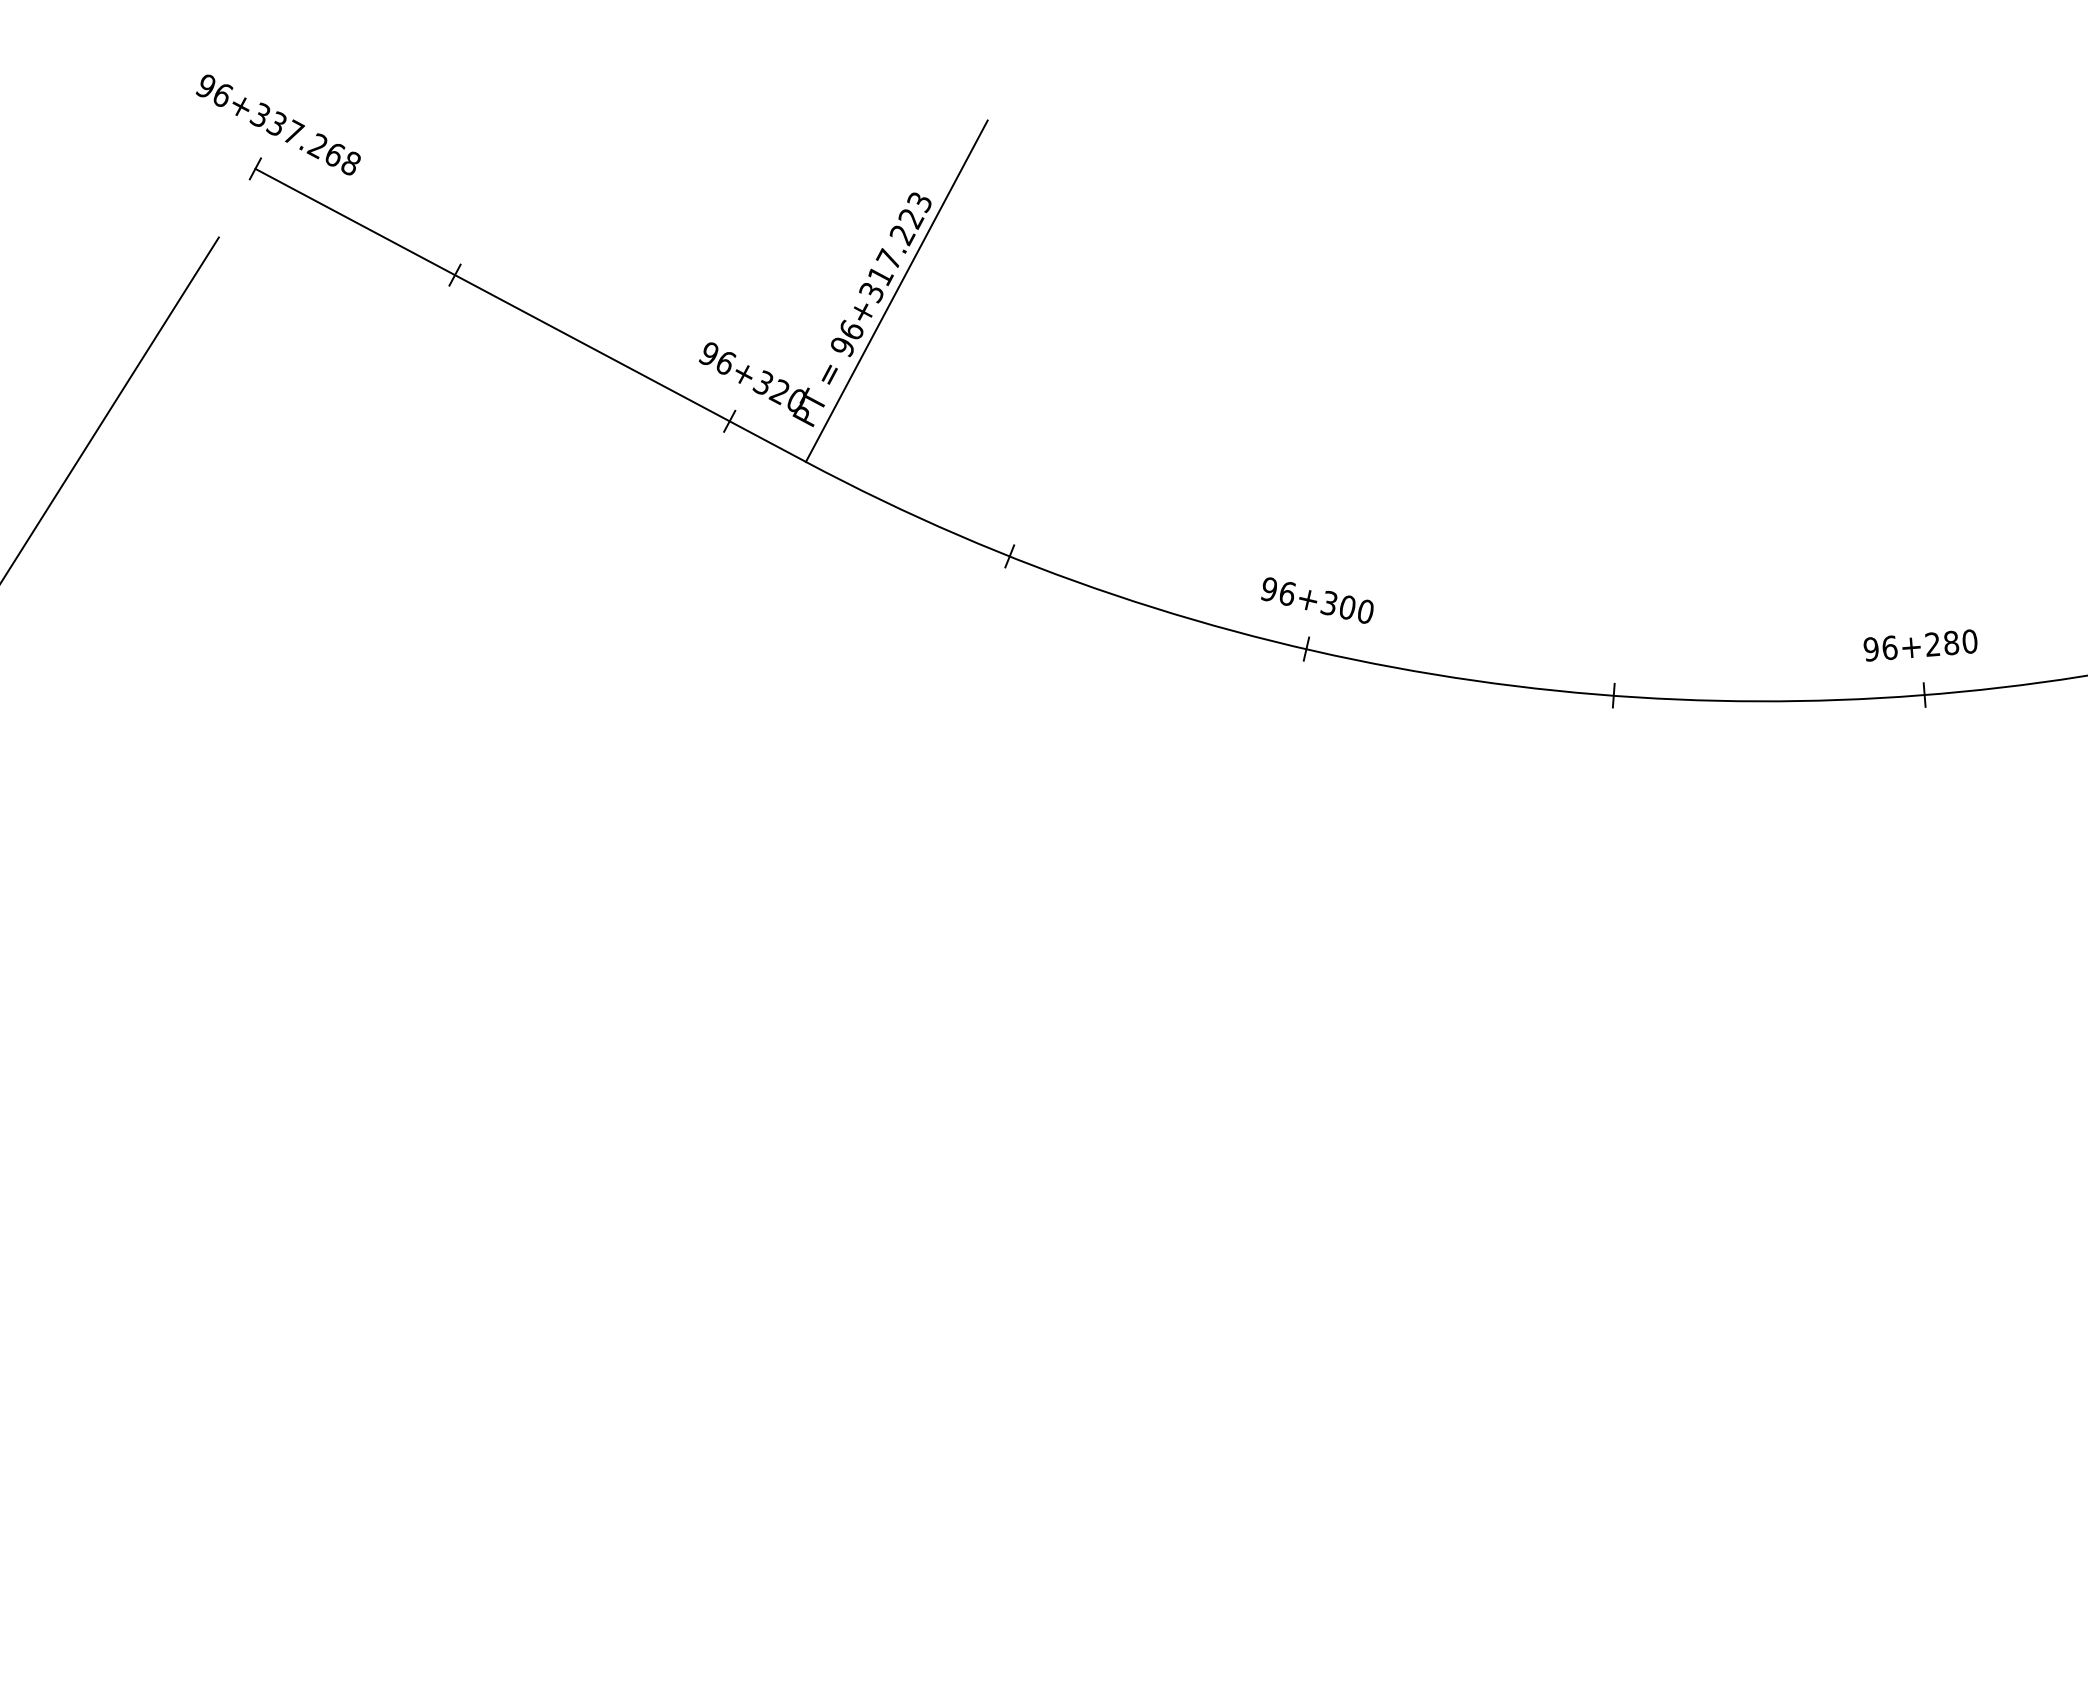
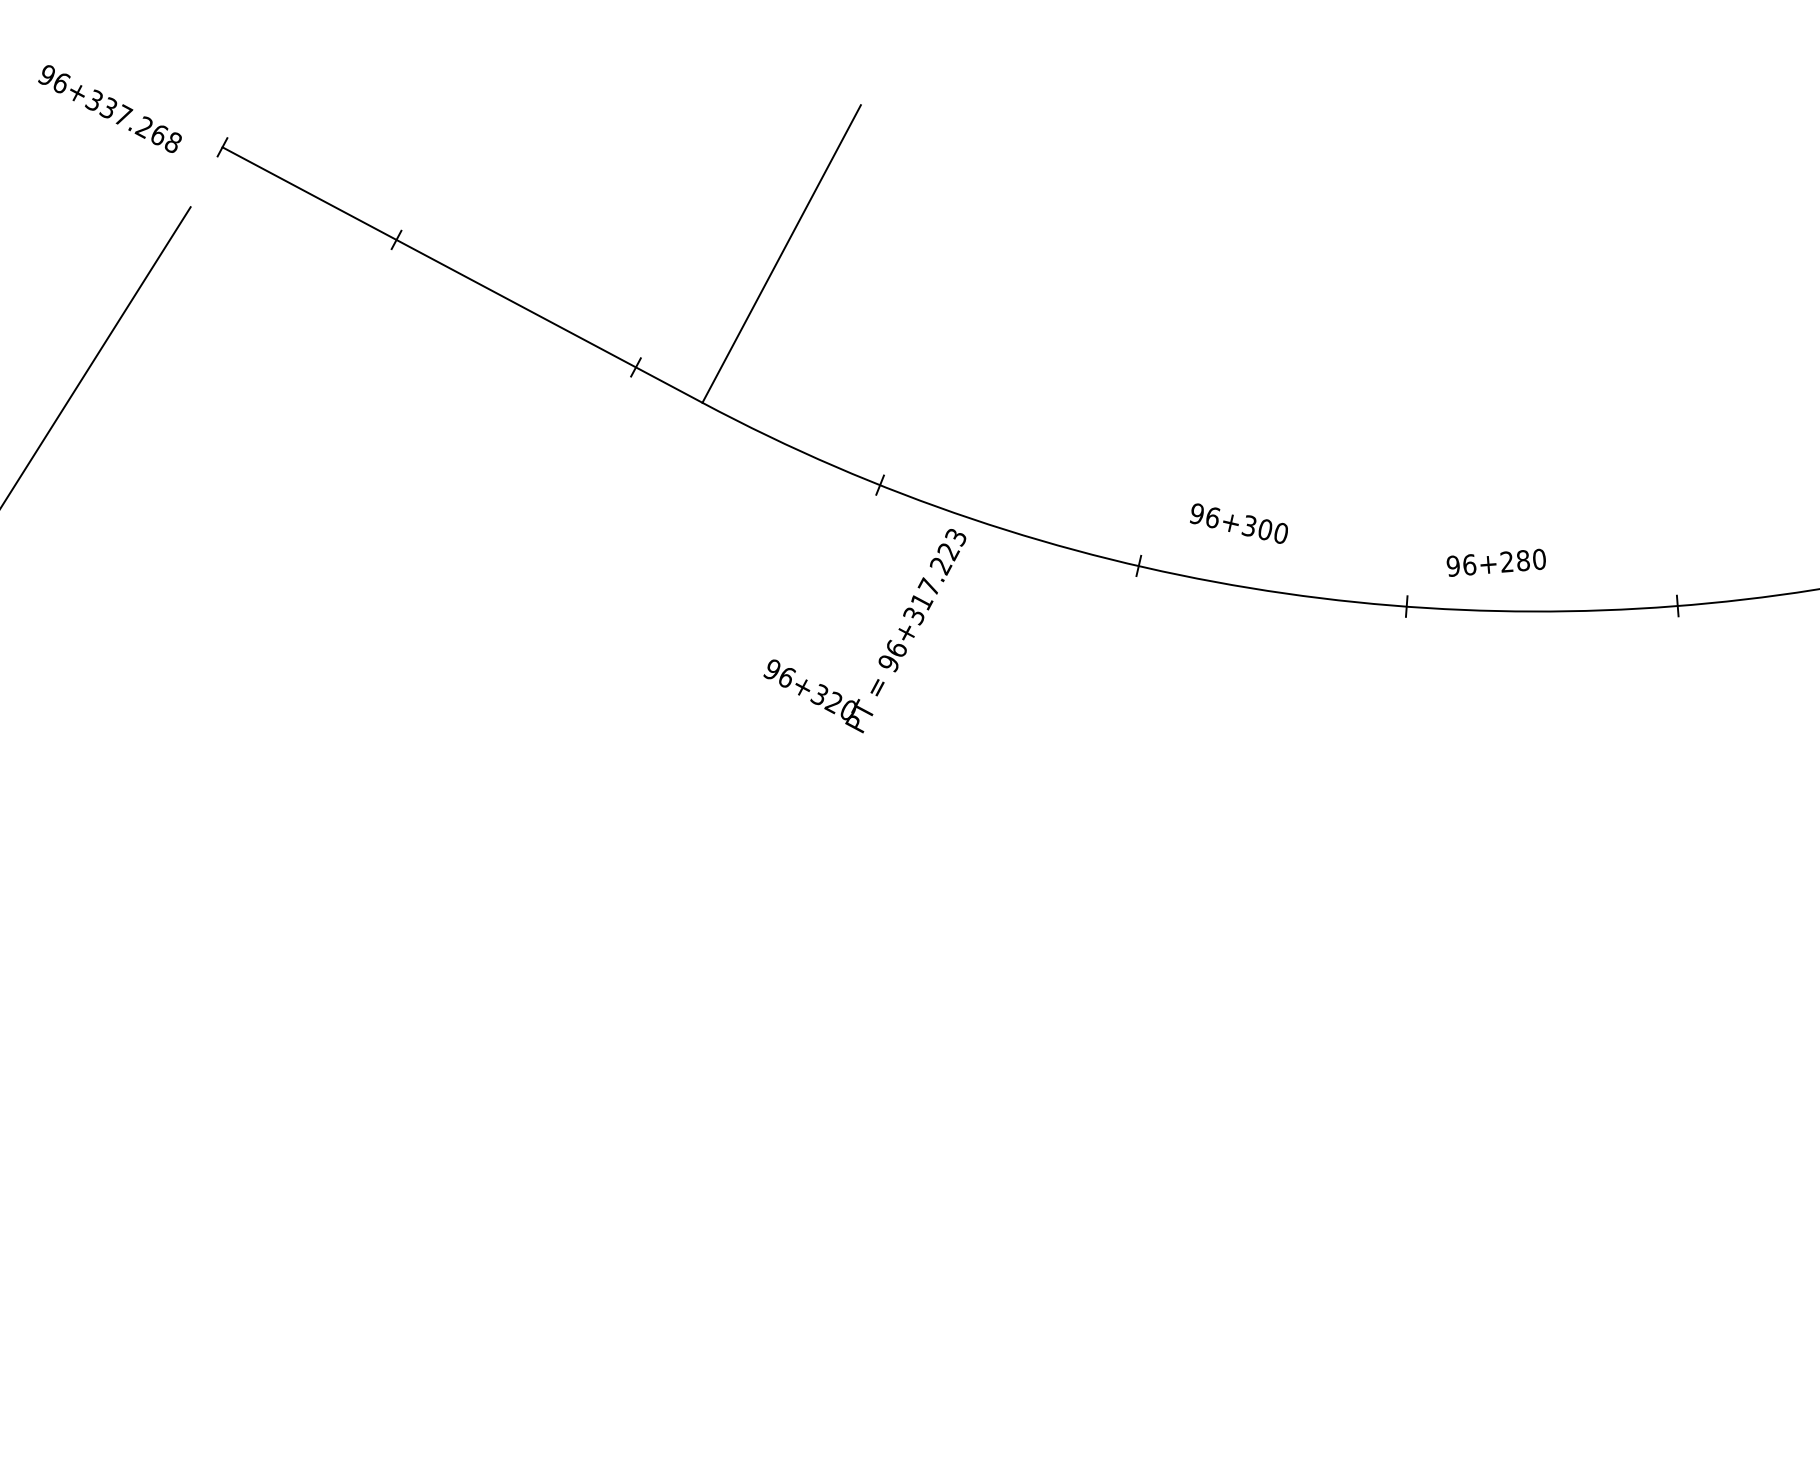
text: (277, 124) -> (109, 108), moved
text: (814, 309) -> (864, 630), moved
text: (1317, 600) -> (1239, 523), moved
text: (1920, 645) -> (1496, 562), moved

